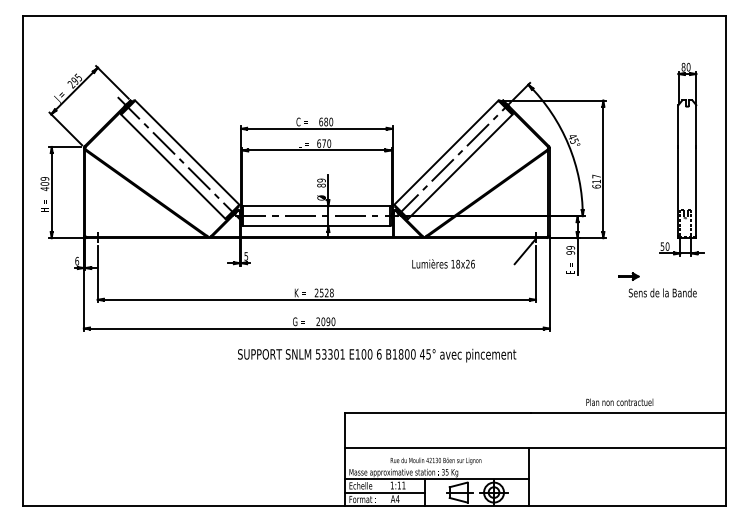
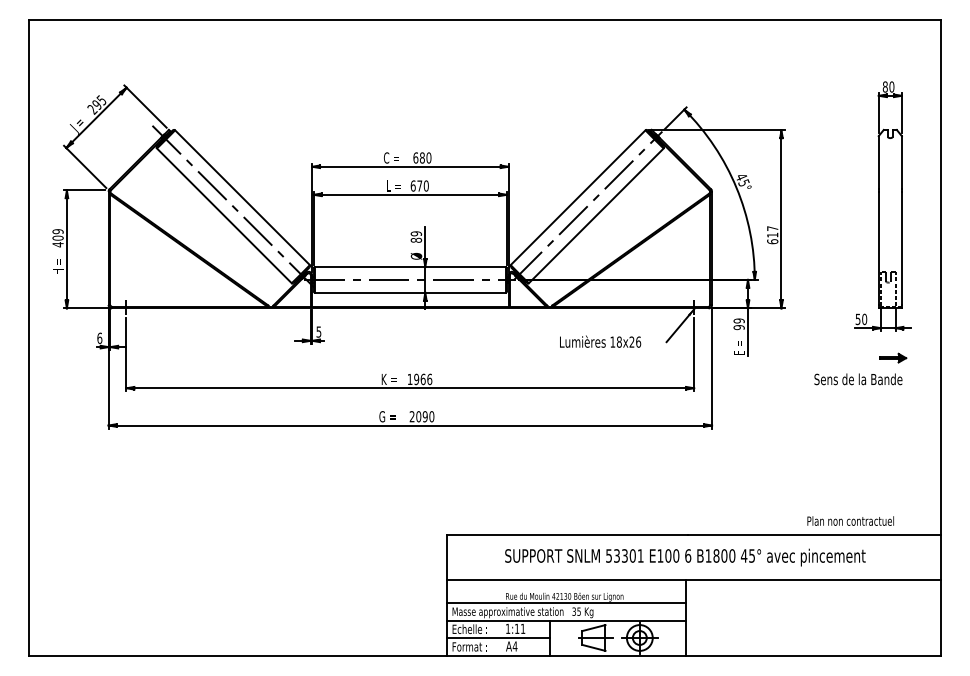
text: (443, 263) -> (600, 341), moved
part: (628, 276) -> (893, 357), moved
text: (323, 293) -> (419, 379), 2528 -> 1966
text: (377, 355) -> (685, 557), moved
text: (619, 401) -> (850, 520), moved
line: (436, 465) -> (565, 603), added

